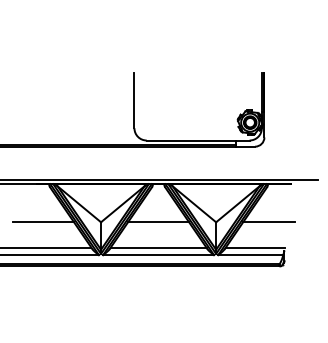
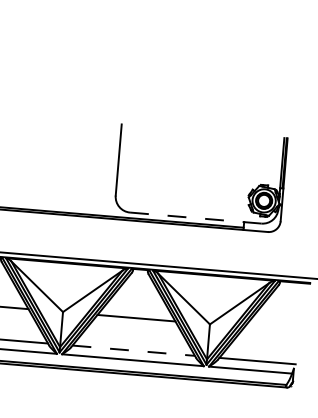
line: (197, 140) -> (194, 217), solid -> dashed
line: (268, 222) -> (276, 330), removed
line: (158, 247) -> (133, 350), solid -> dashed

